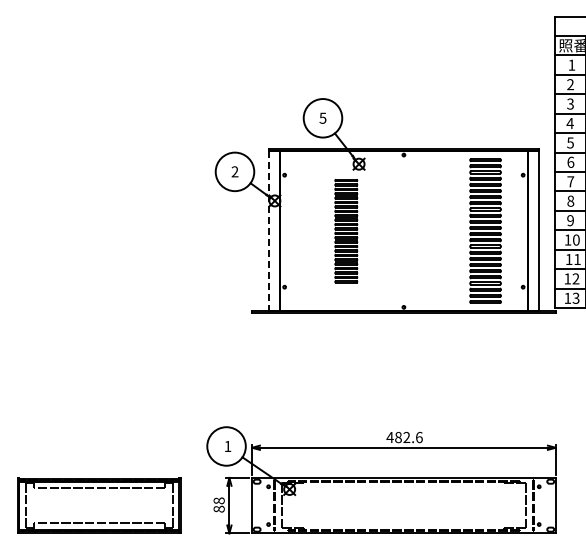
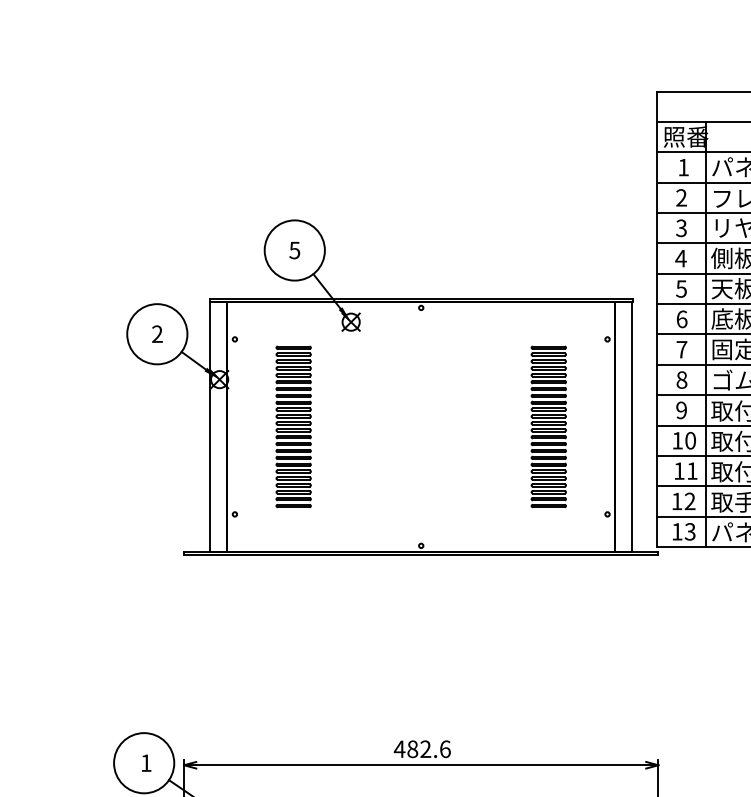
line: (268, 231) -> (209, 427), dashed -> solid
part: (346, 231) -> (294, 427), moved
part: (485, 231) -> (548, 427), size x0.71

